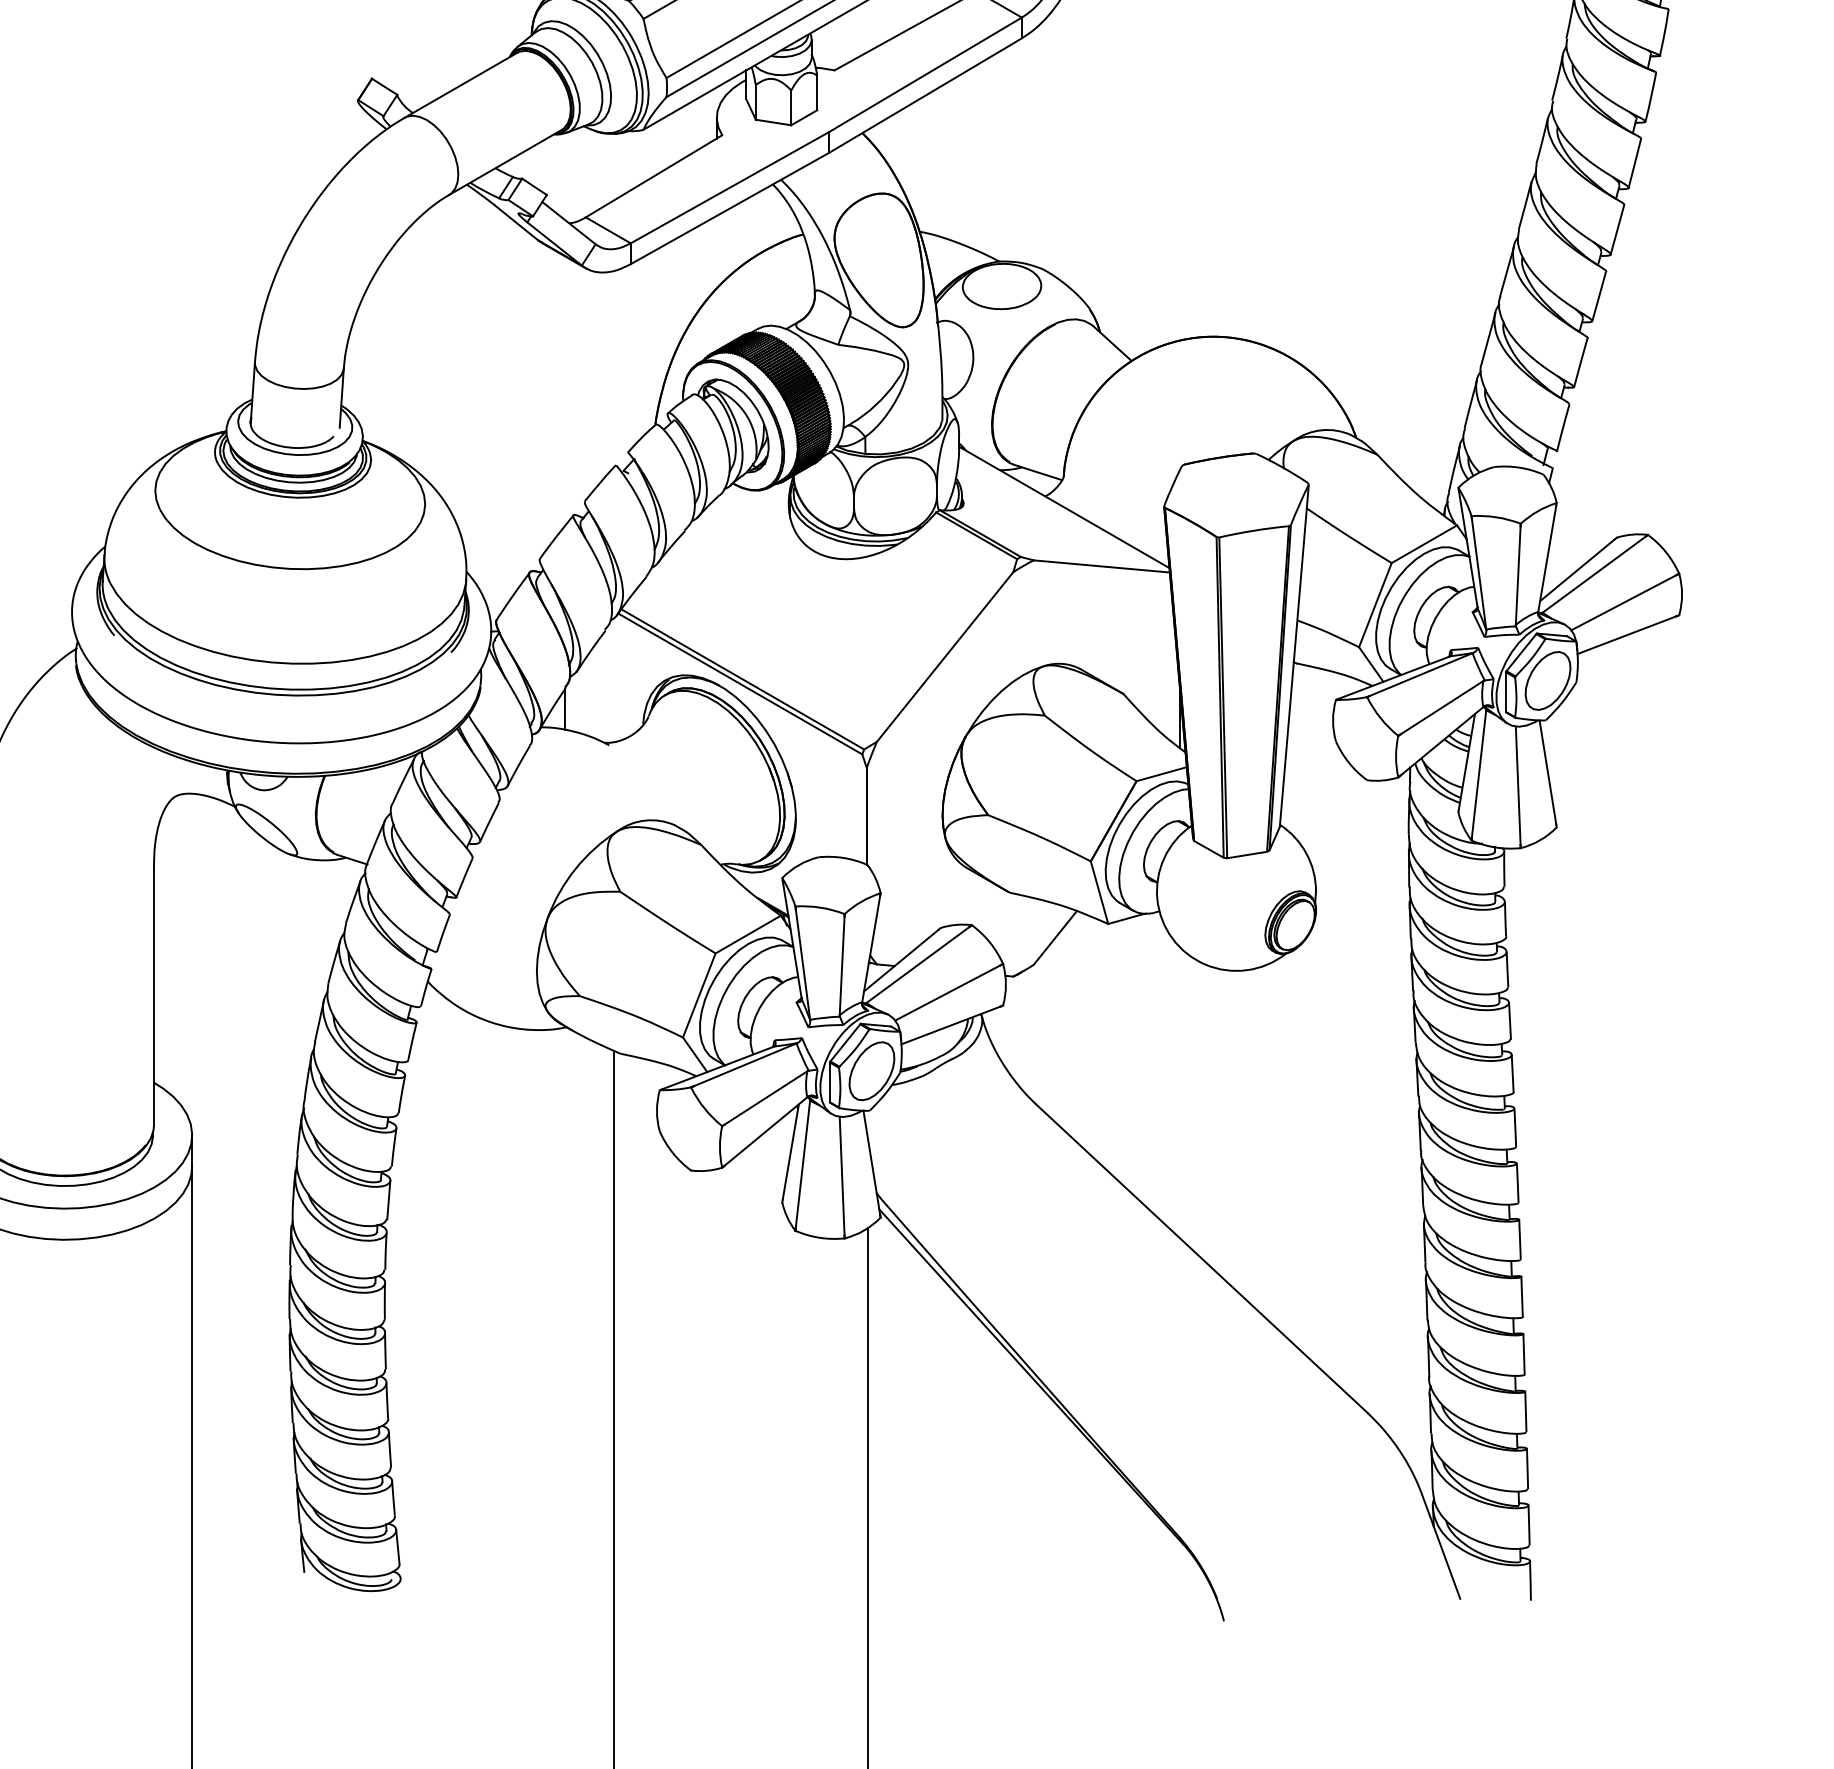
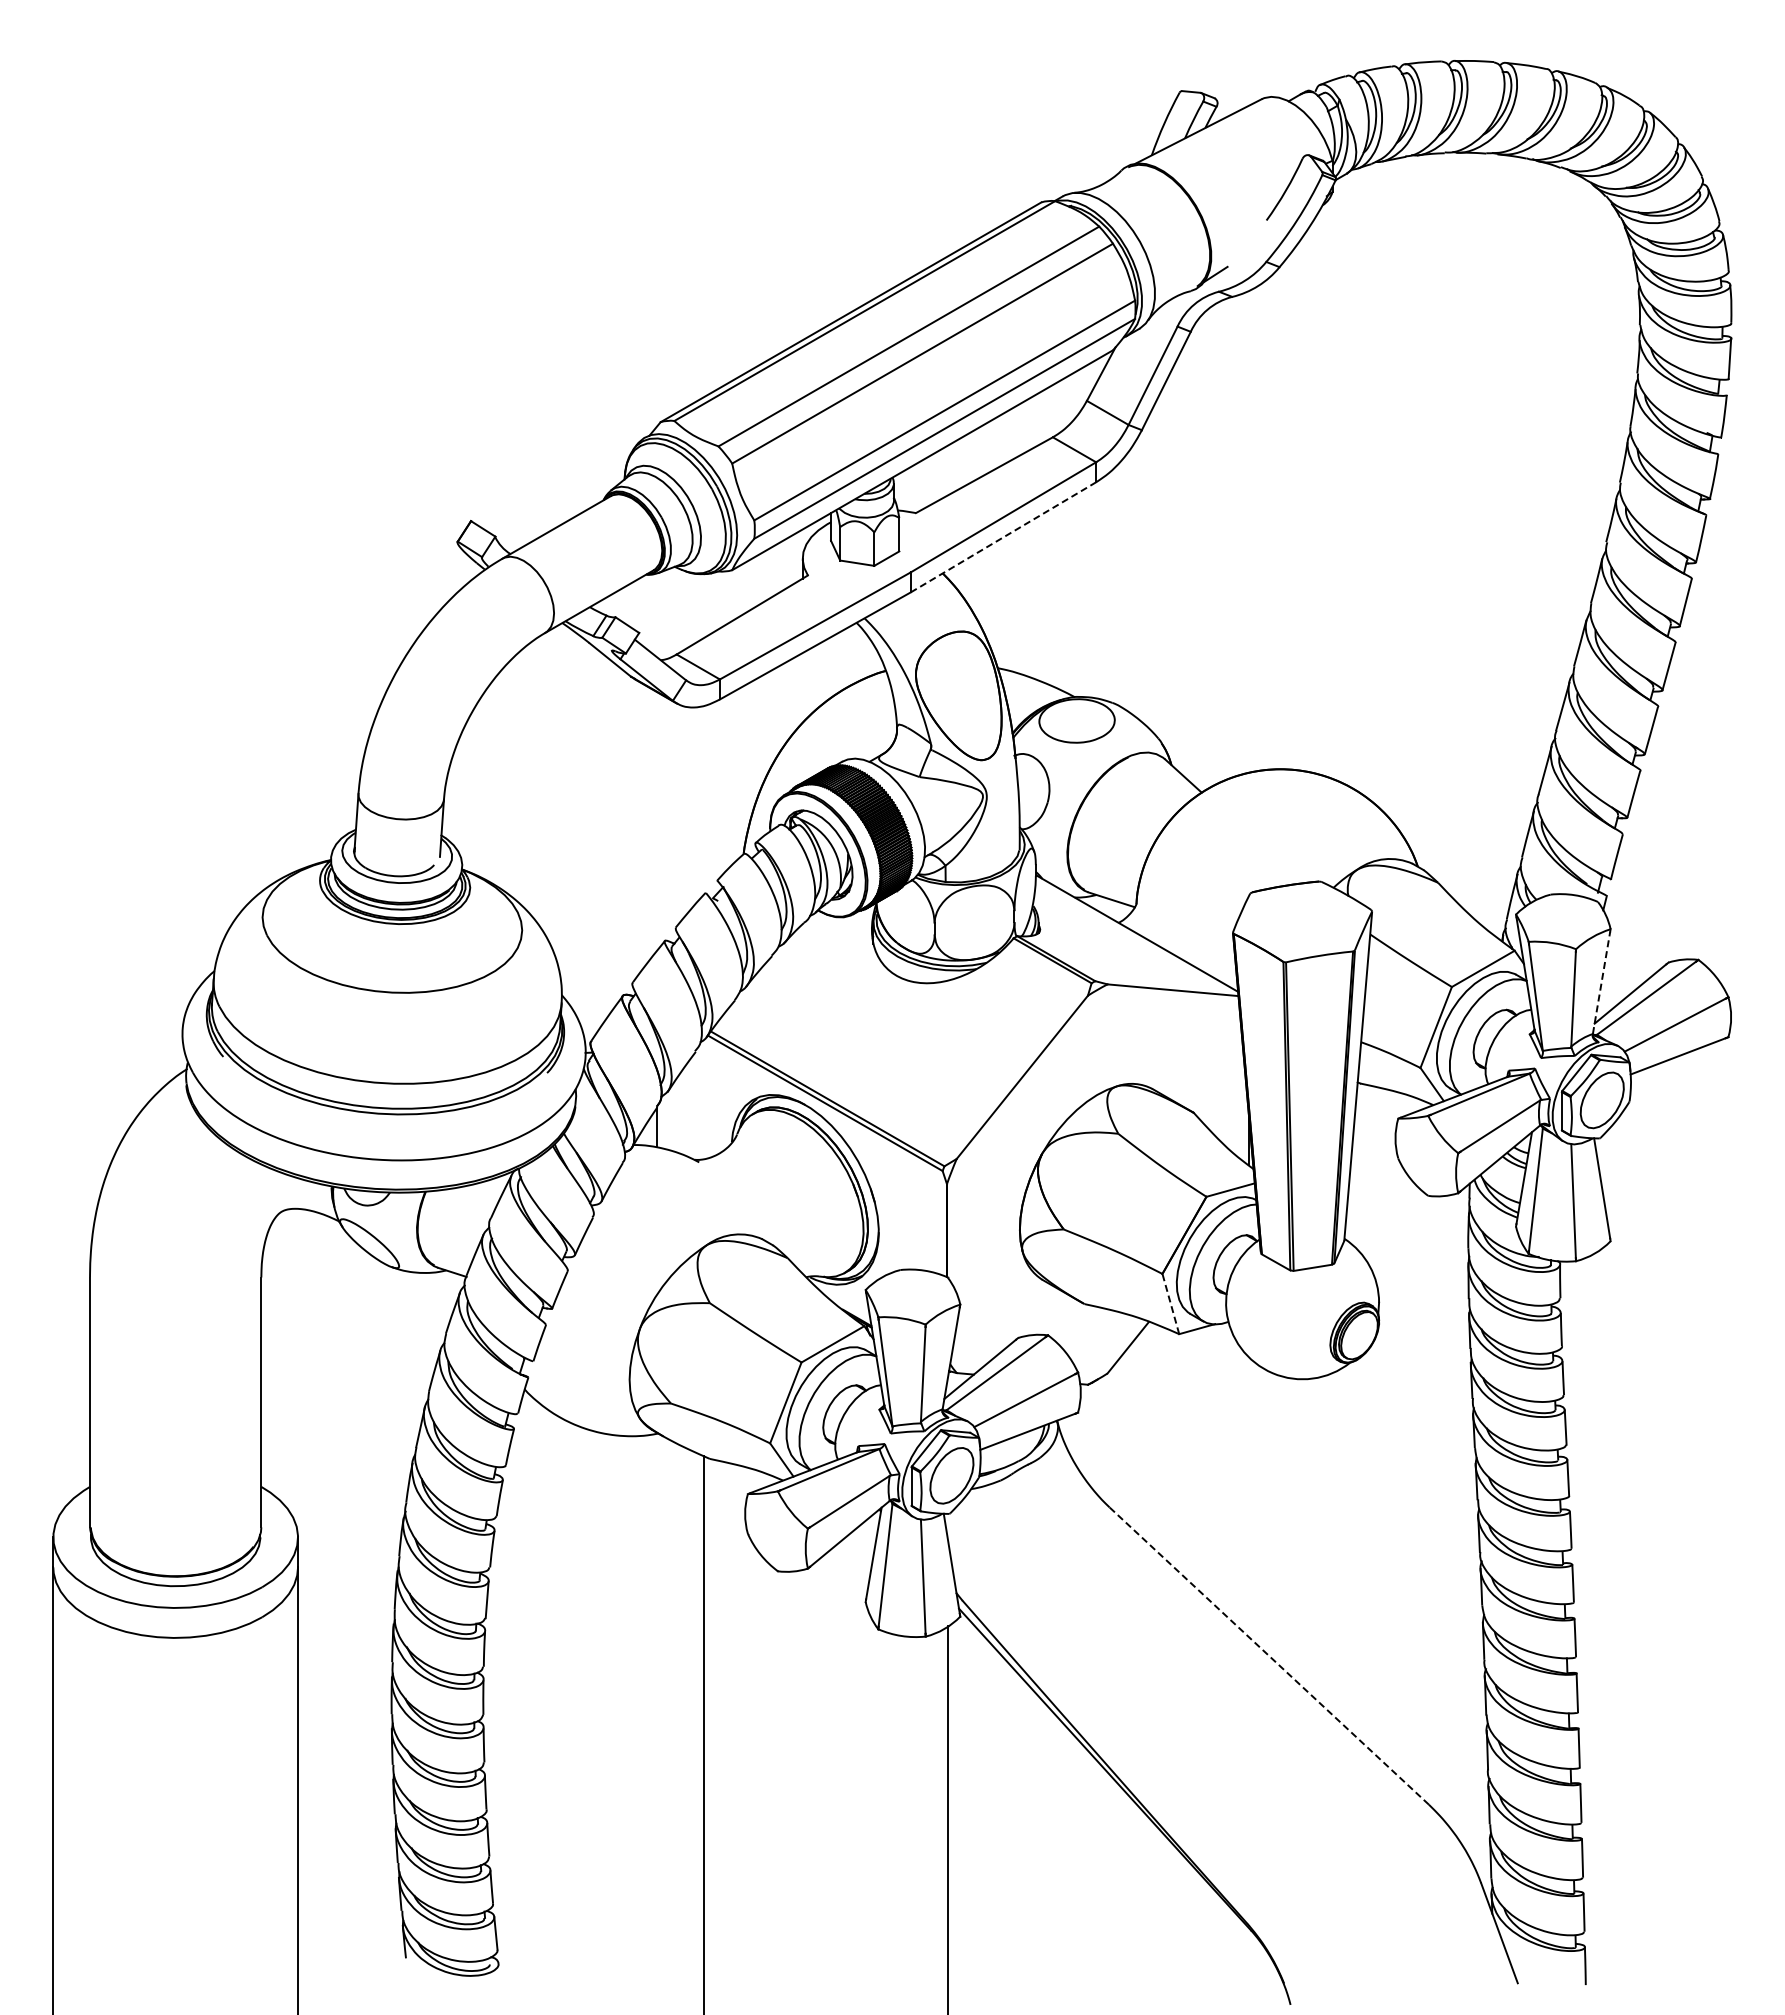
line: (925, 95) -> (1003, 537), solid -> dashed
line: (1547, 558) -> (1601, 982), solid -> dashed
line: (1099, 892) -> (1170, 1303), solid -> dashed
line: (1201, 1258) -> (1268, 1655), solid -> dashed

